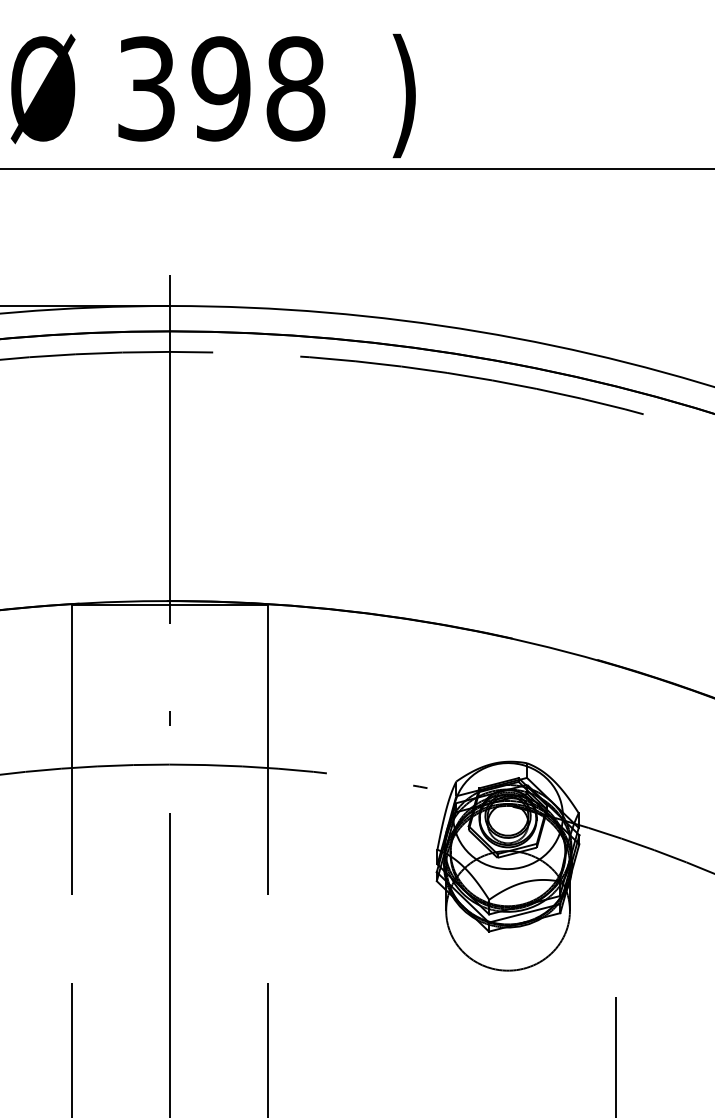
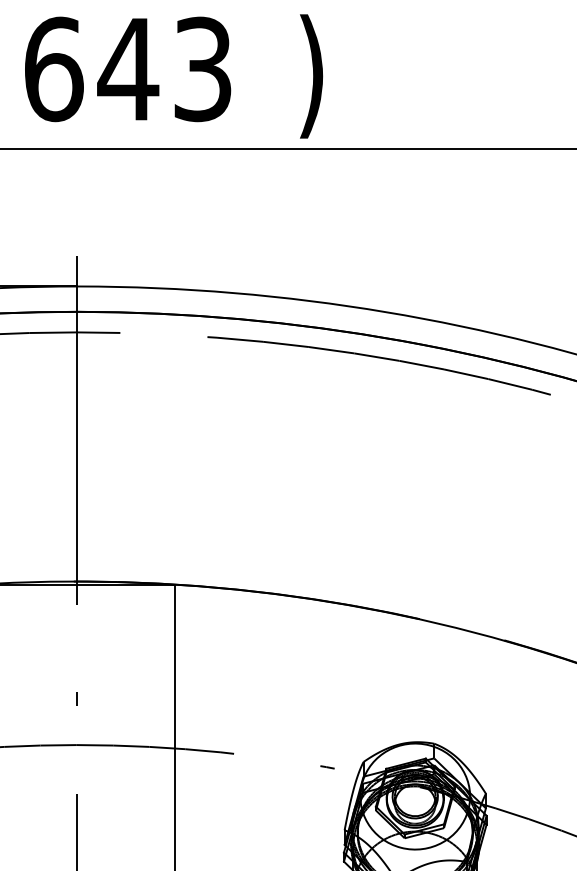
text: (221, 88) -> (128, 68), 398 -> 643

